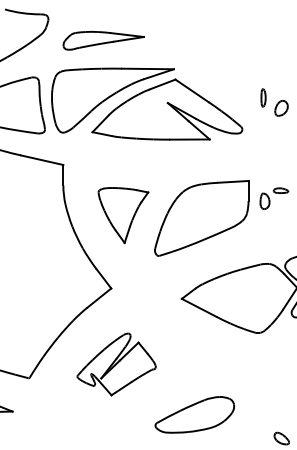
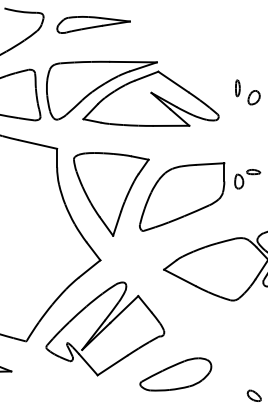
part: (103, 40) -> (93, 24), moved
part: (123, 215) -> (111, 194), size x1.67
part: (116, 364) -> (105, 328), size x1.67

